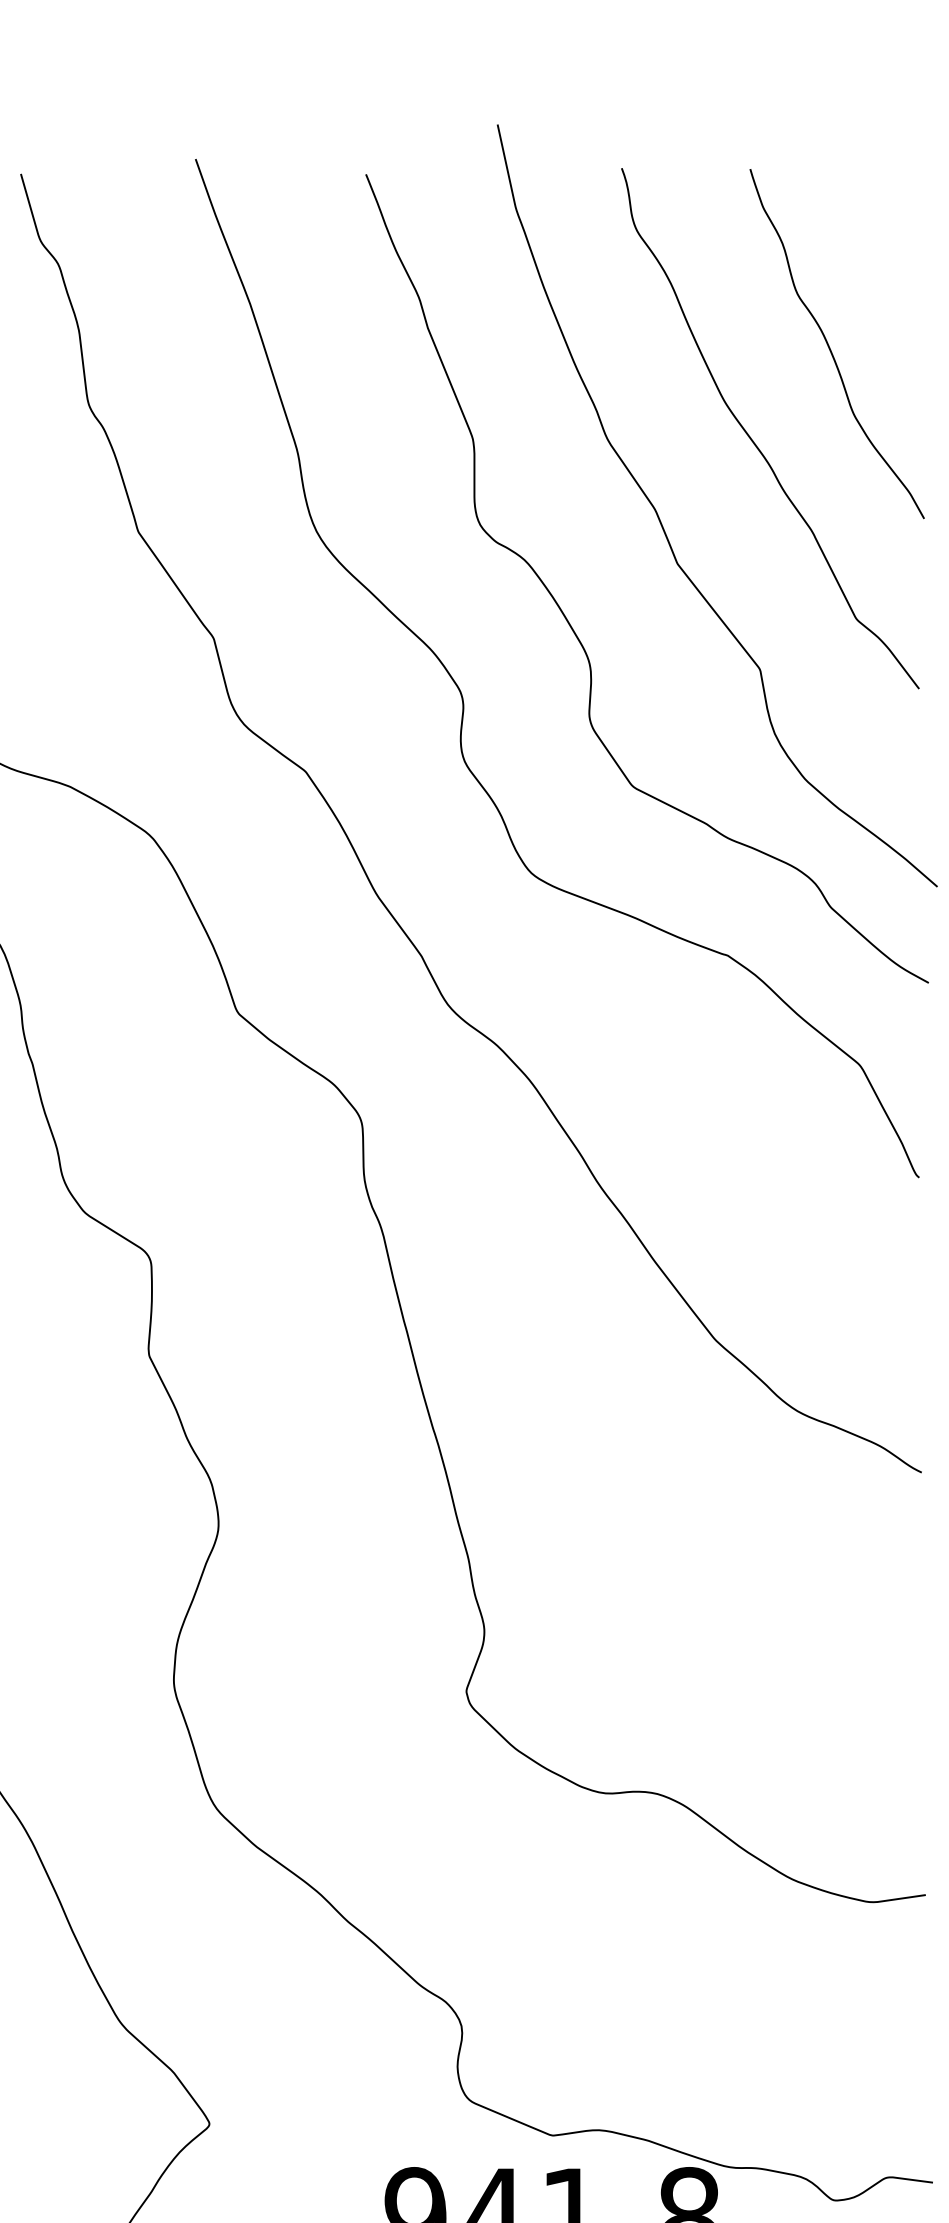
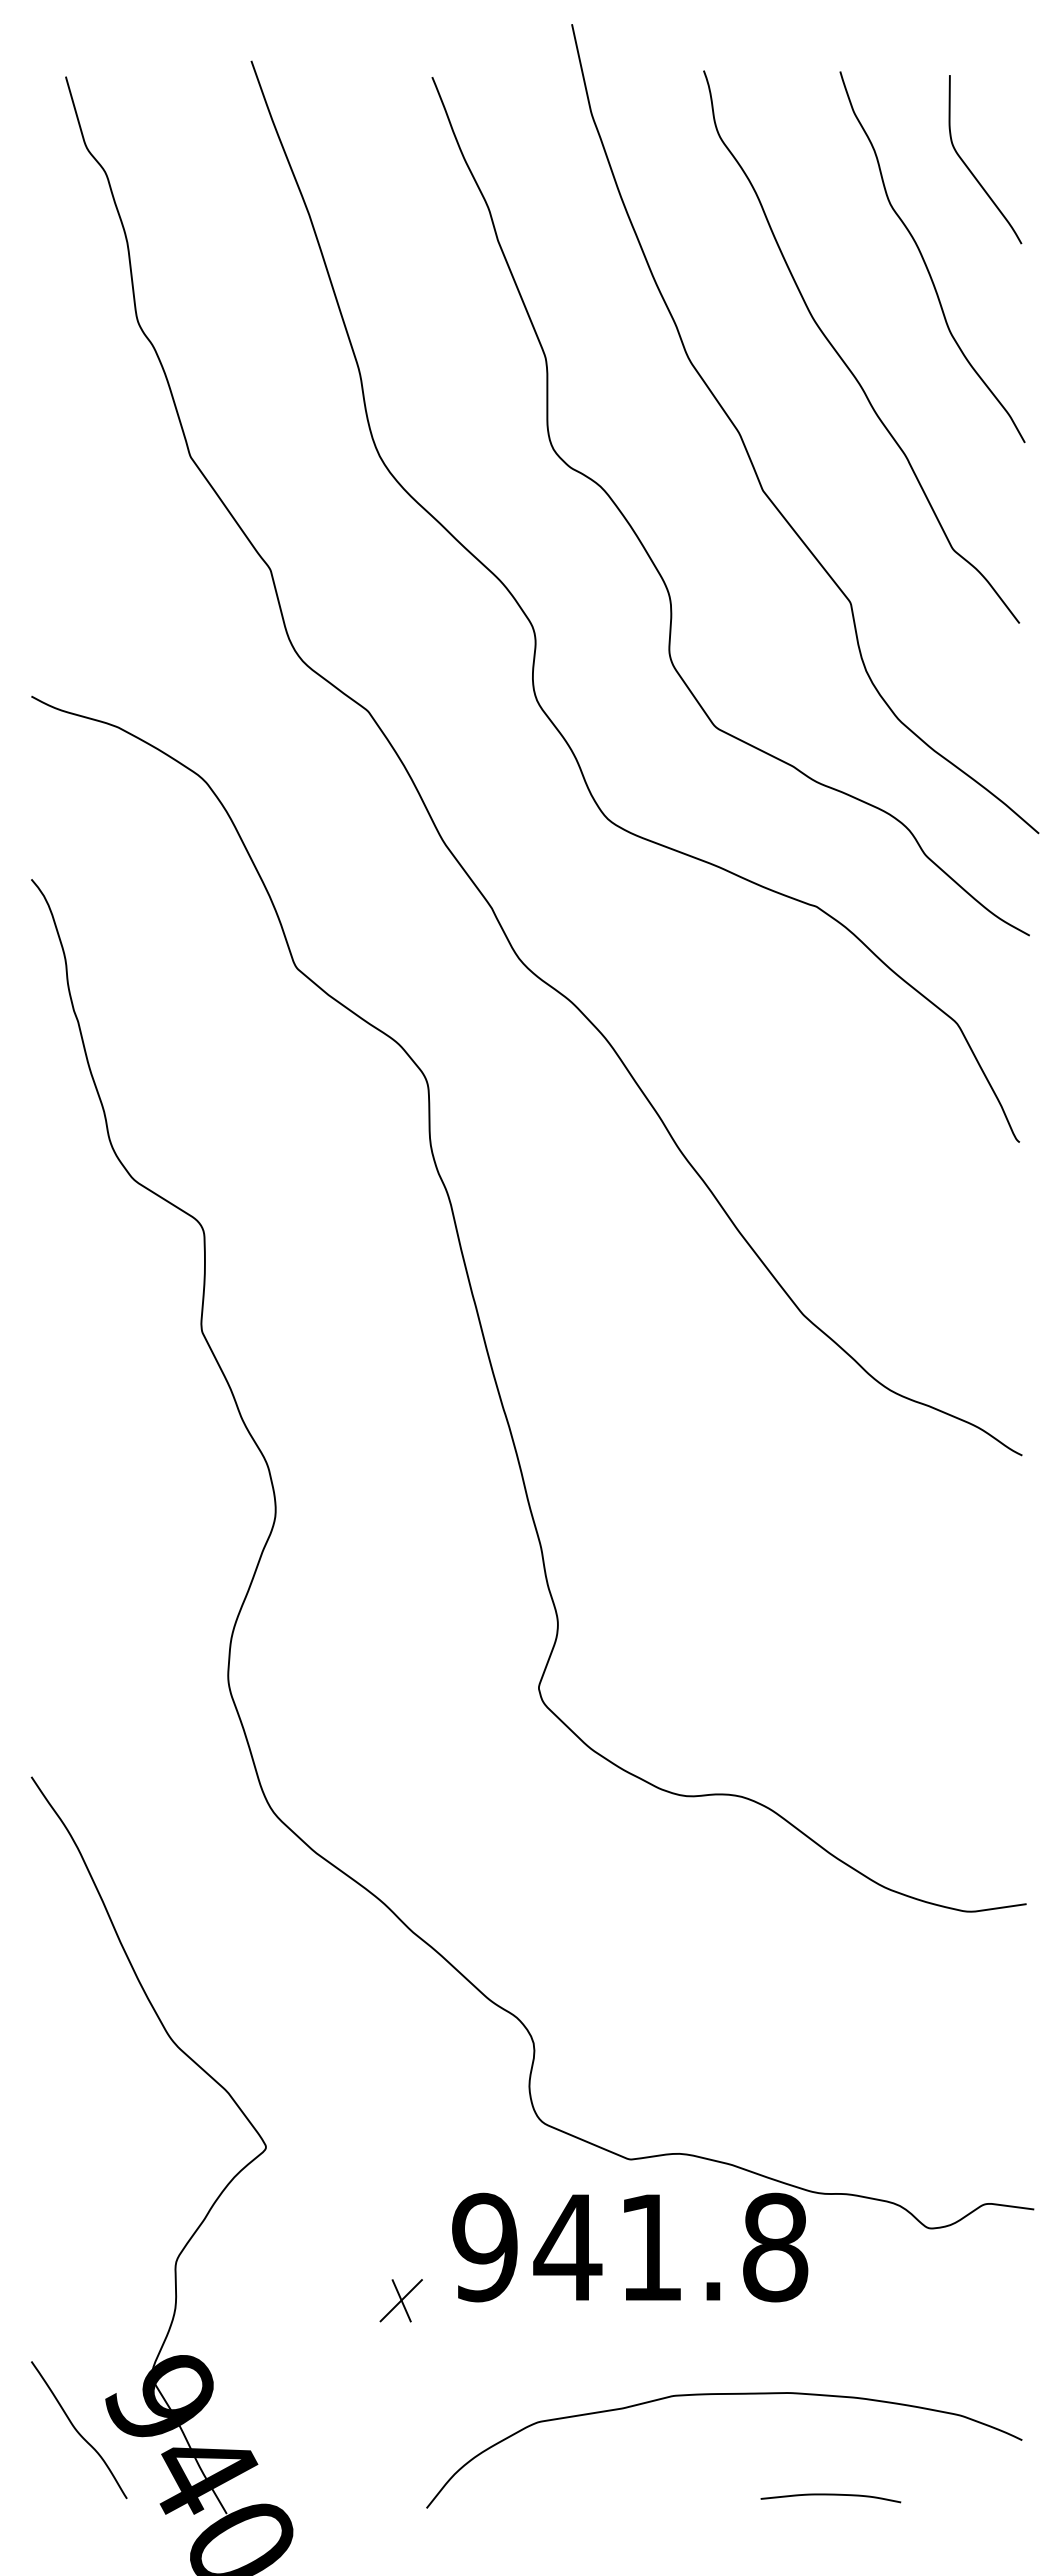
curve: (872, 261) -> (970, 169), added

